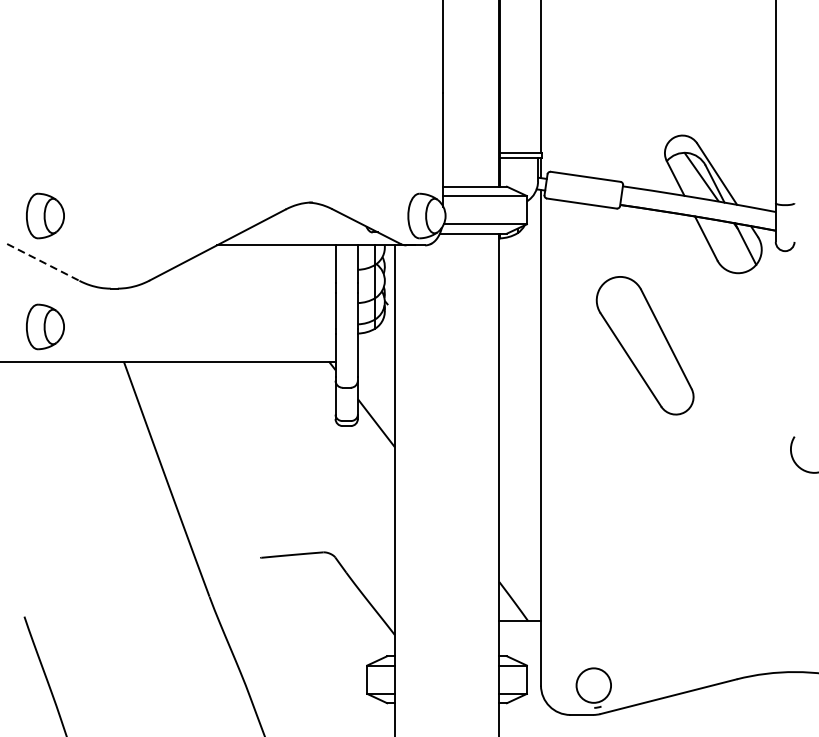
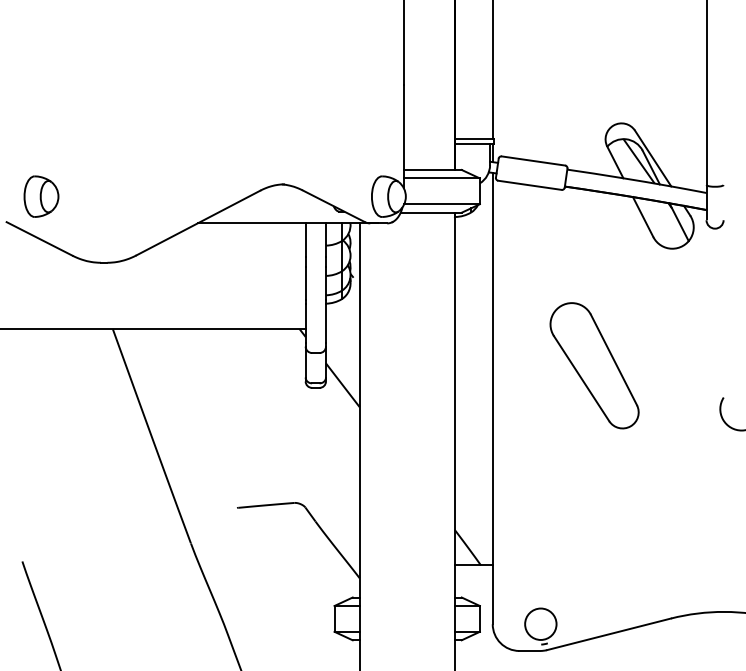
line: (43, 261) -> (39, 238), dashed -> solid
part: (45, 326) -> (41, 297), removed
part: (645, 345) -> (594, 365), moved

